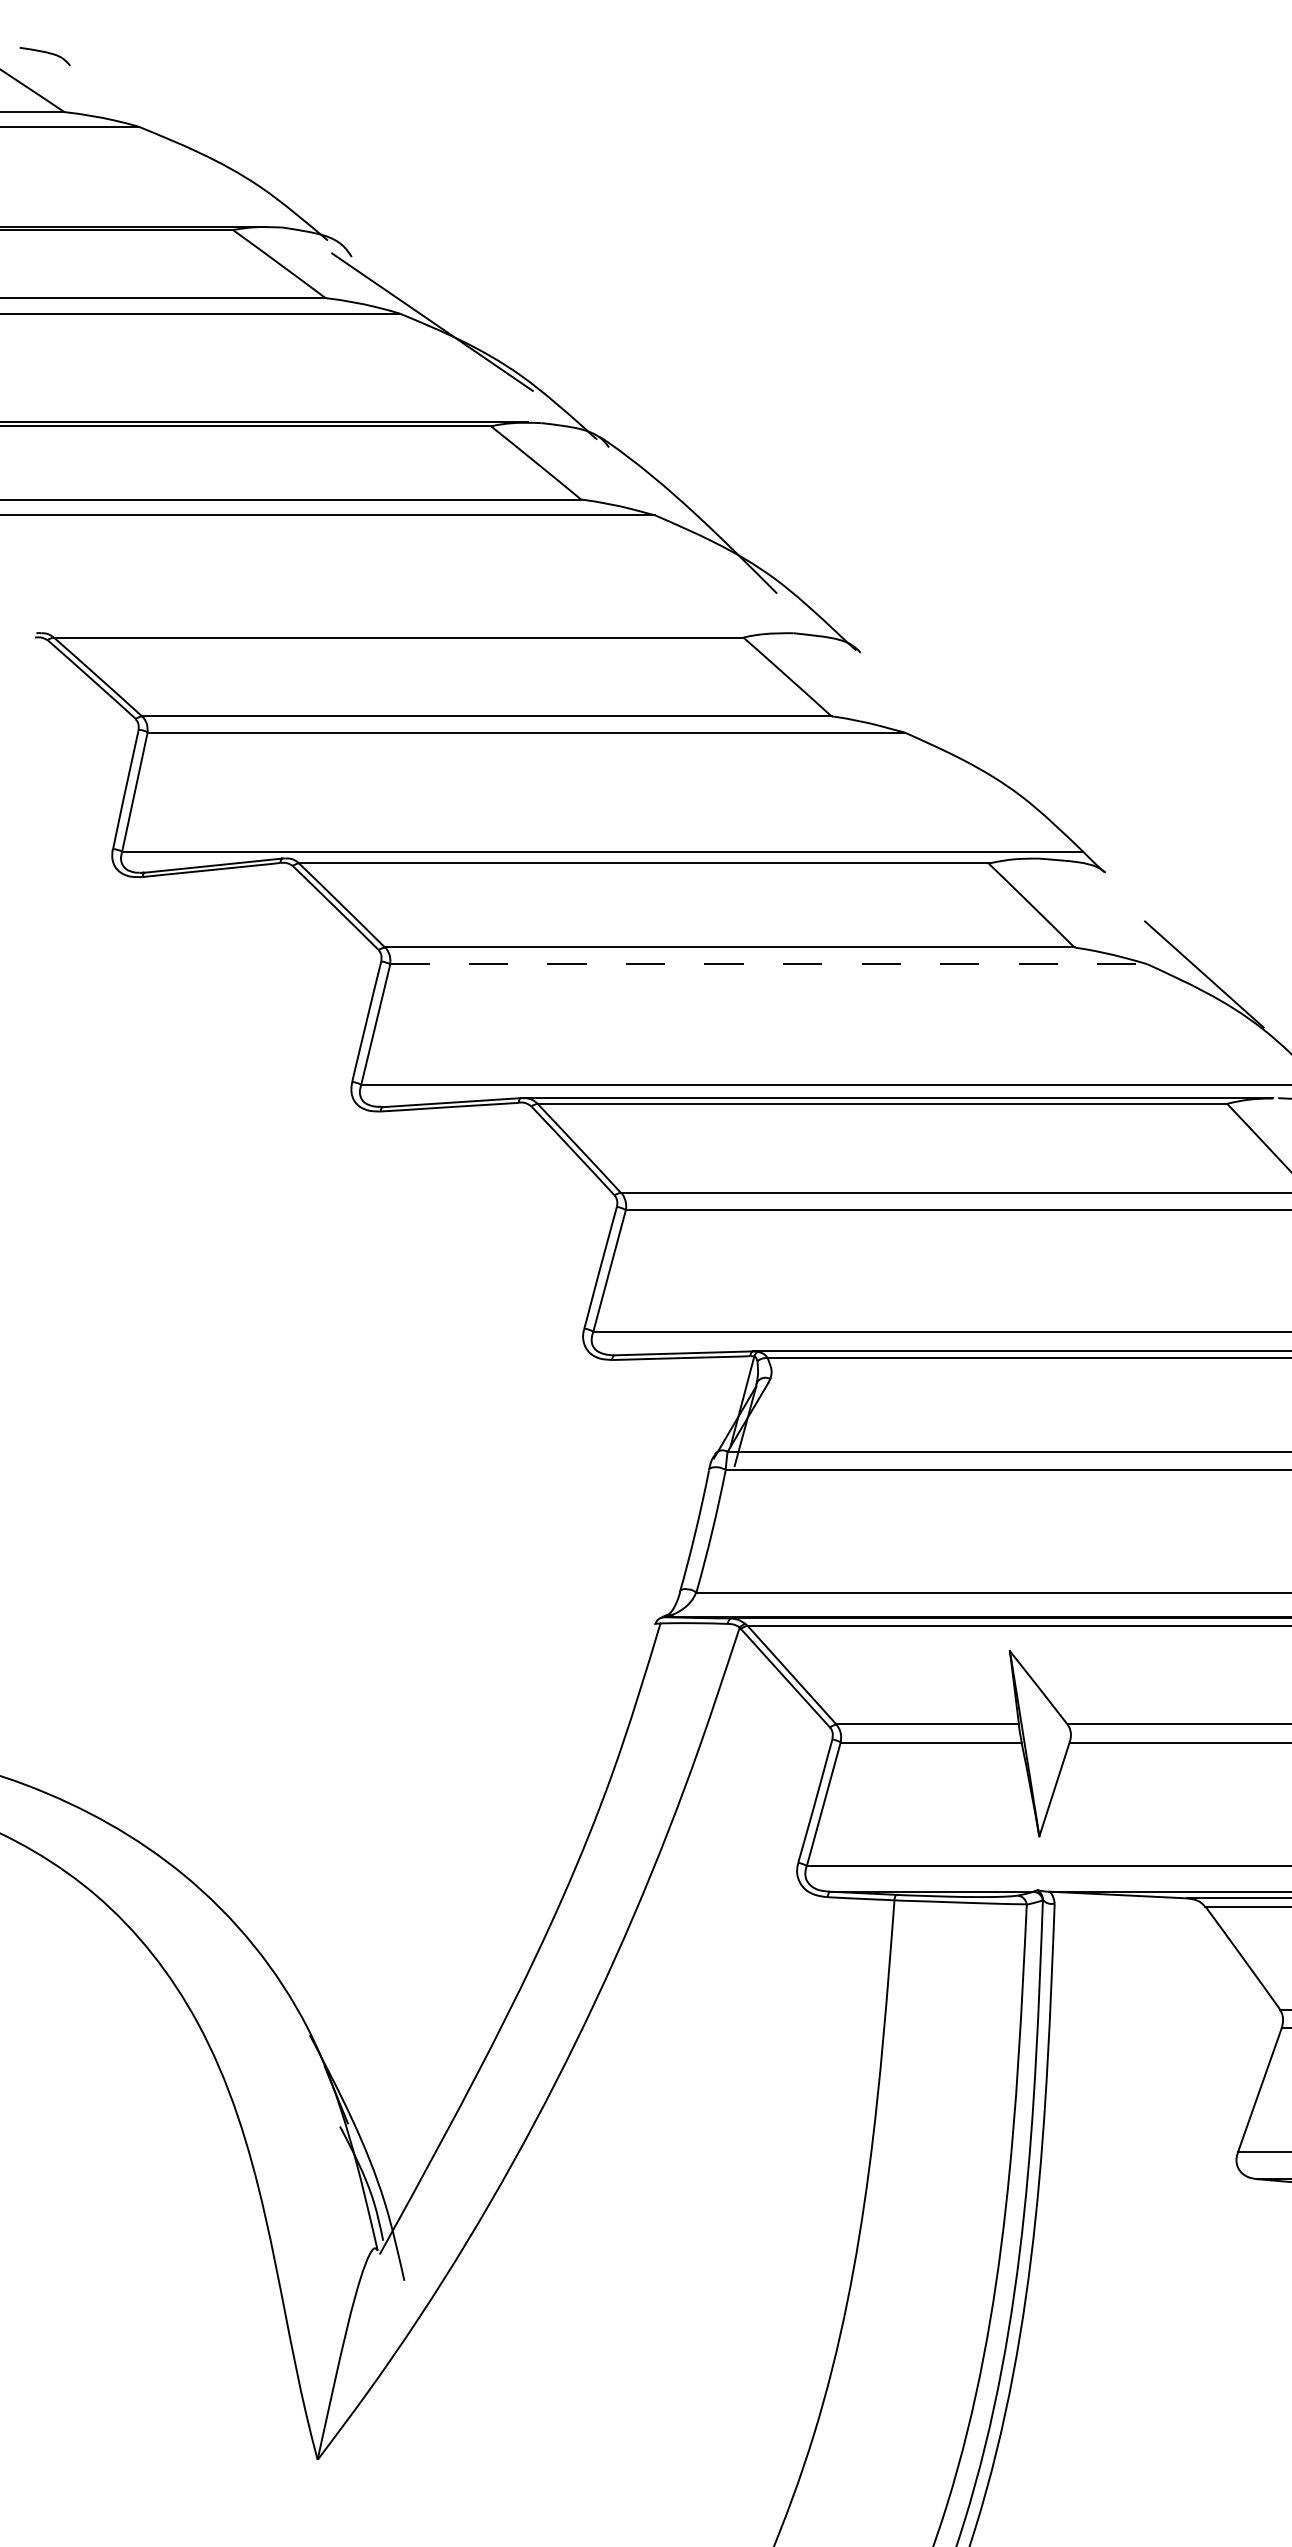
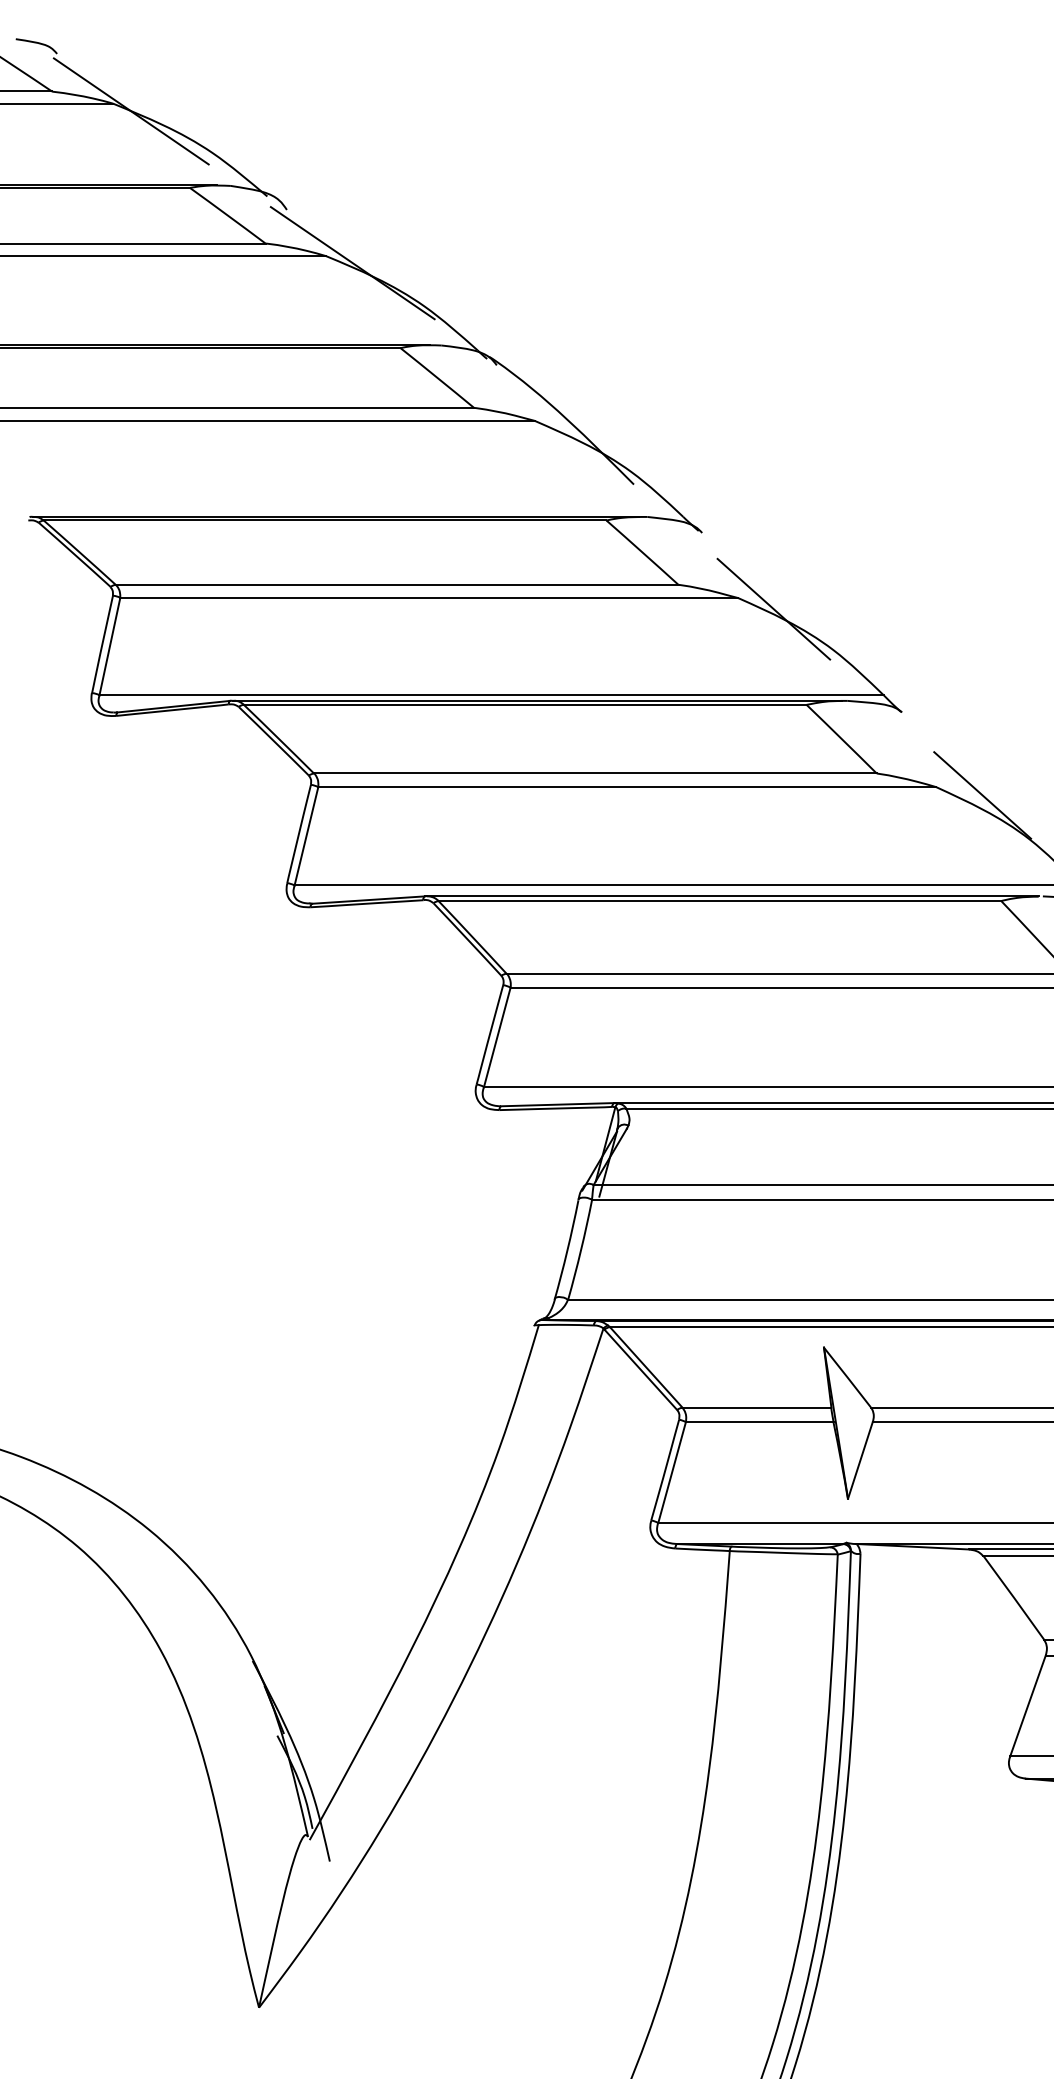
line: (161, 136) -> (131, 111), added
line: (411, 633) -> (335, 517), added
line: (948, 745) -> (773, 608), added
line: (658, 858) -> (537, 700), added
line: (768, 964) -> (626, 787), dashed -> solid

